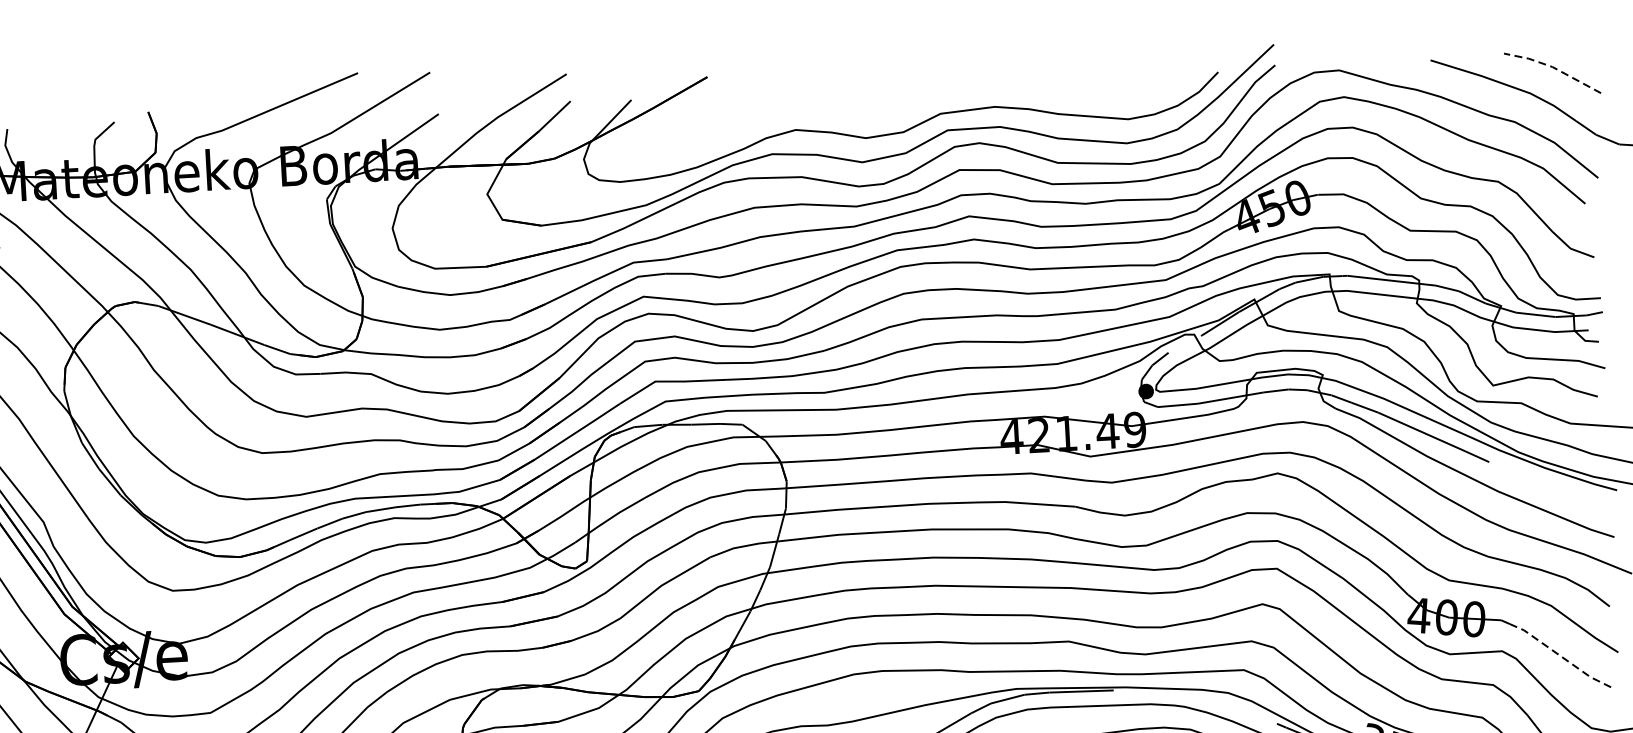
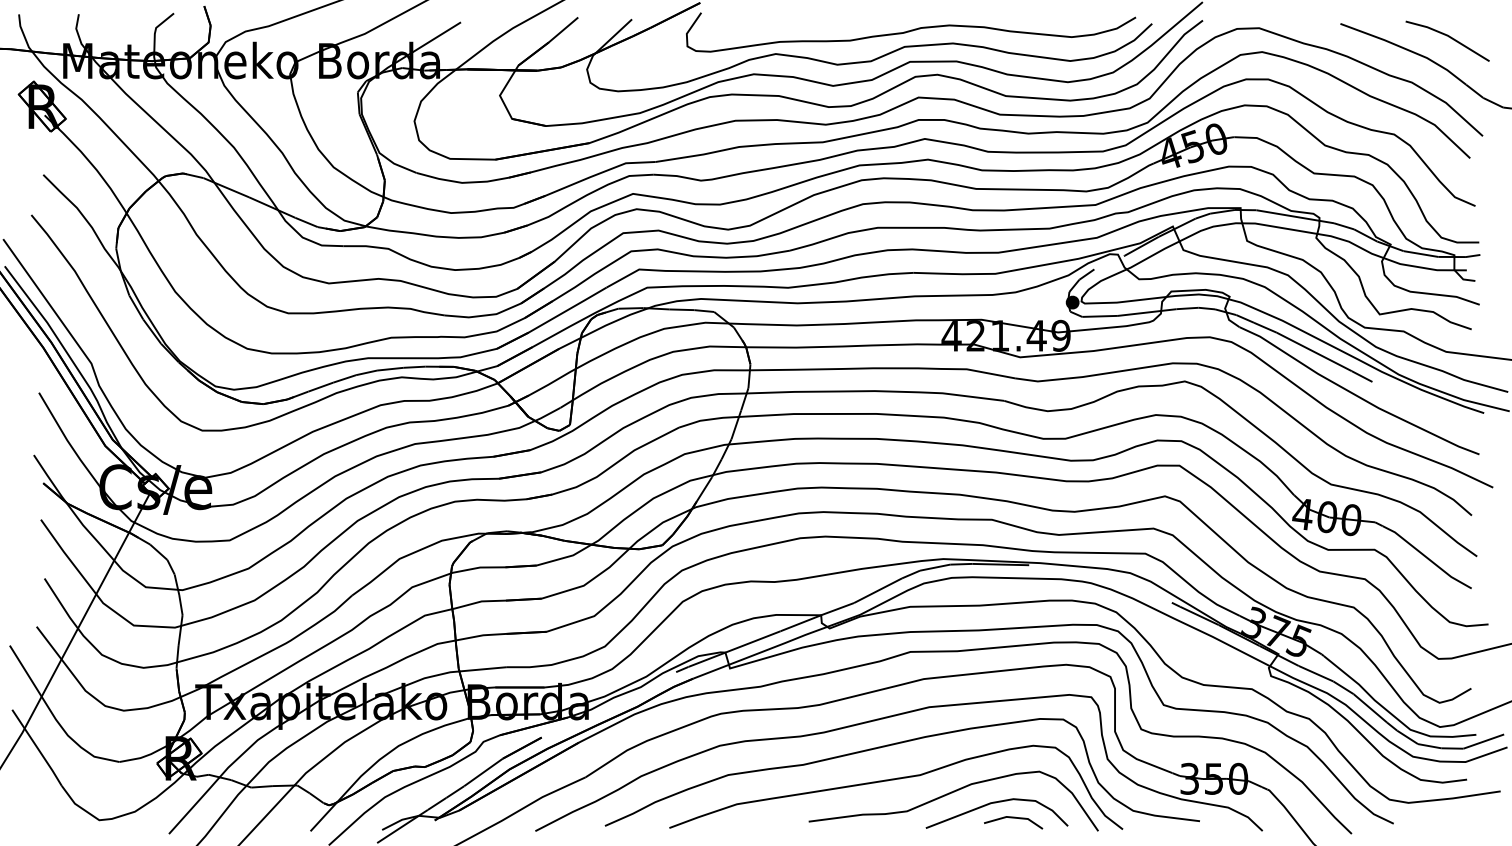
line: (1552, 66) -> (1447, 35), dashed -> solid
curve: (947, 96) -> (911, 31), added
line: (1562, 656) -> (1427, 557), dashed -> solid

